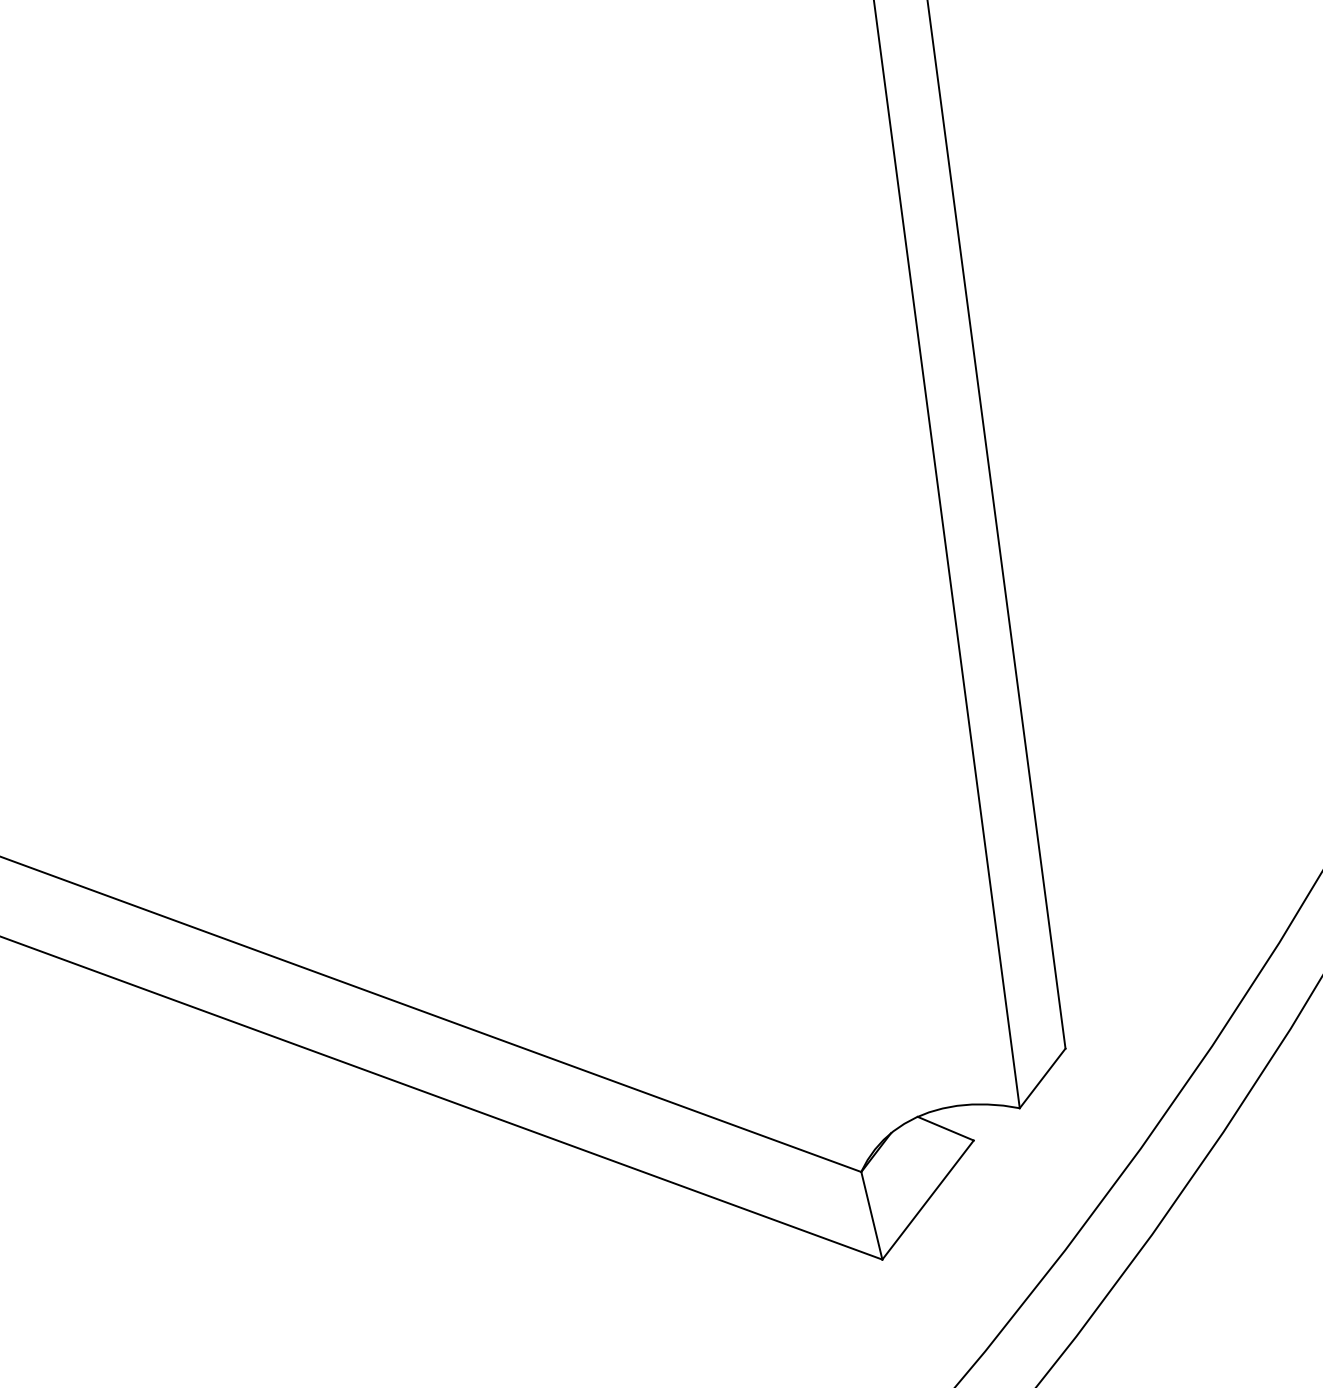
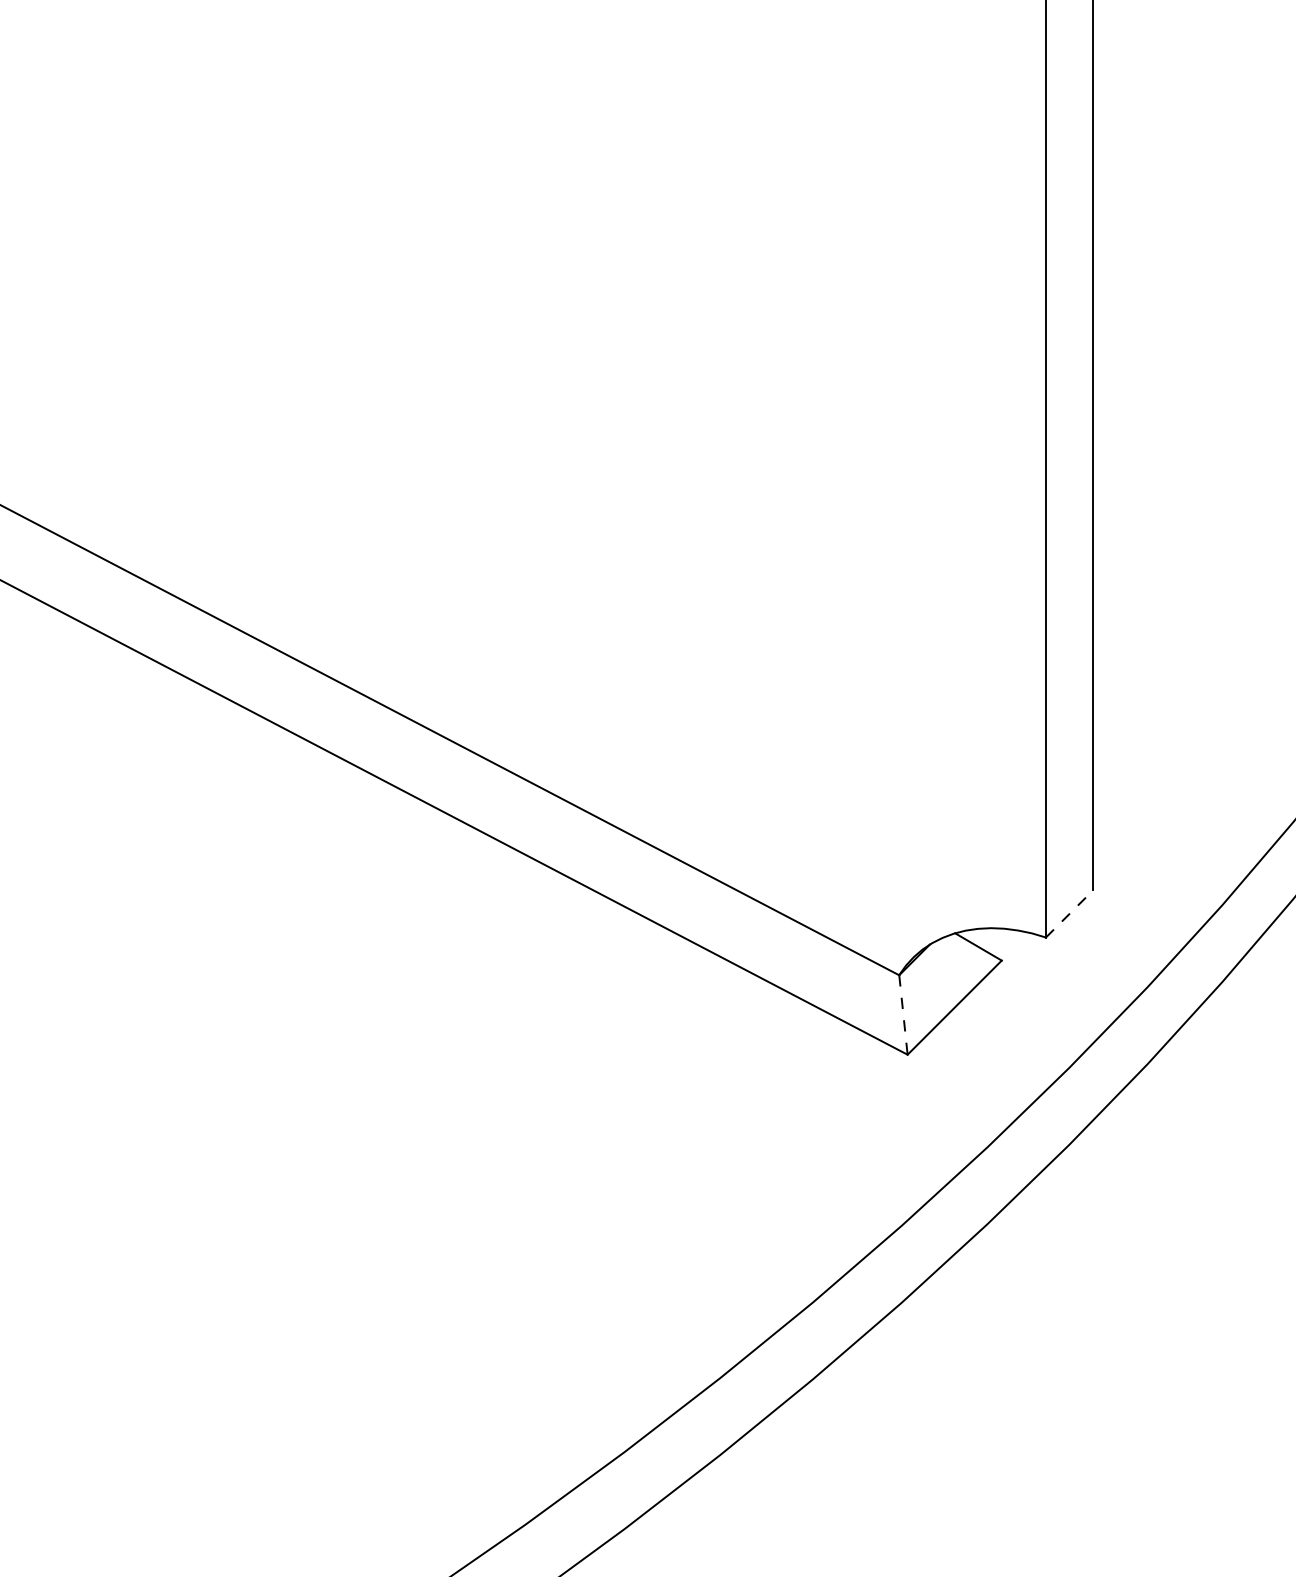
line: (1042, 1077) -> (1069, 913), solid -> dashed
line: (872, 1216) -> (903, 1015), solid -> dashed

